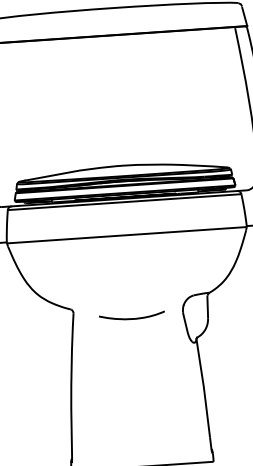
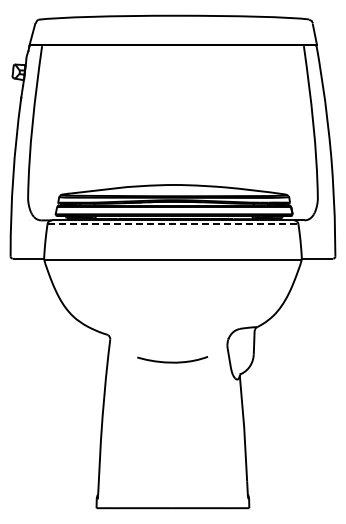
line: (125, 202) -> (173, 224), solid -> dashed
curve: (132, 317) -> (172, 361), moved

